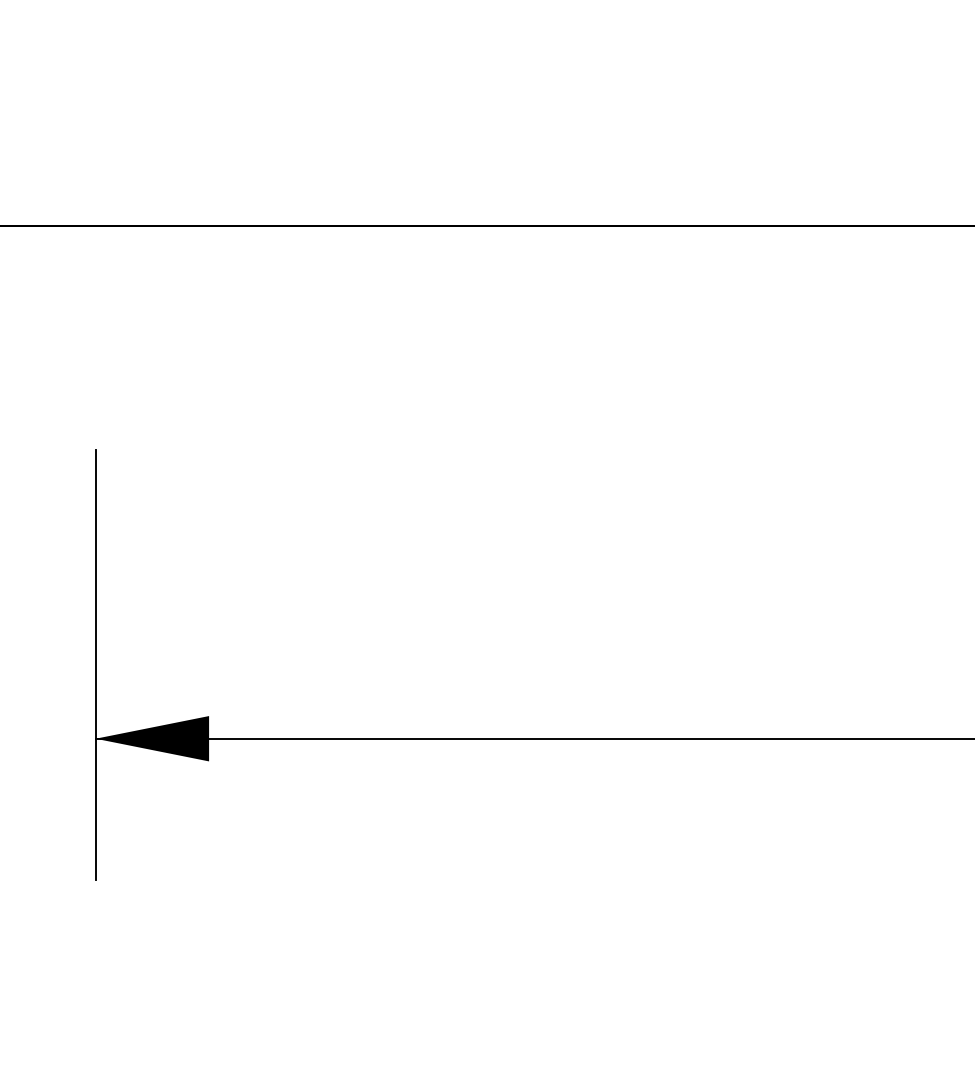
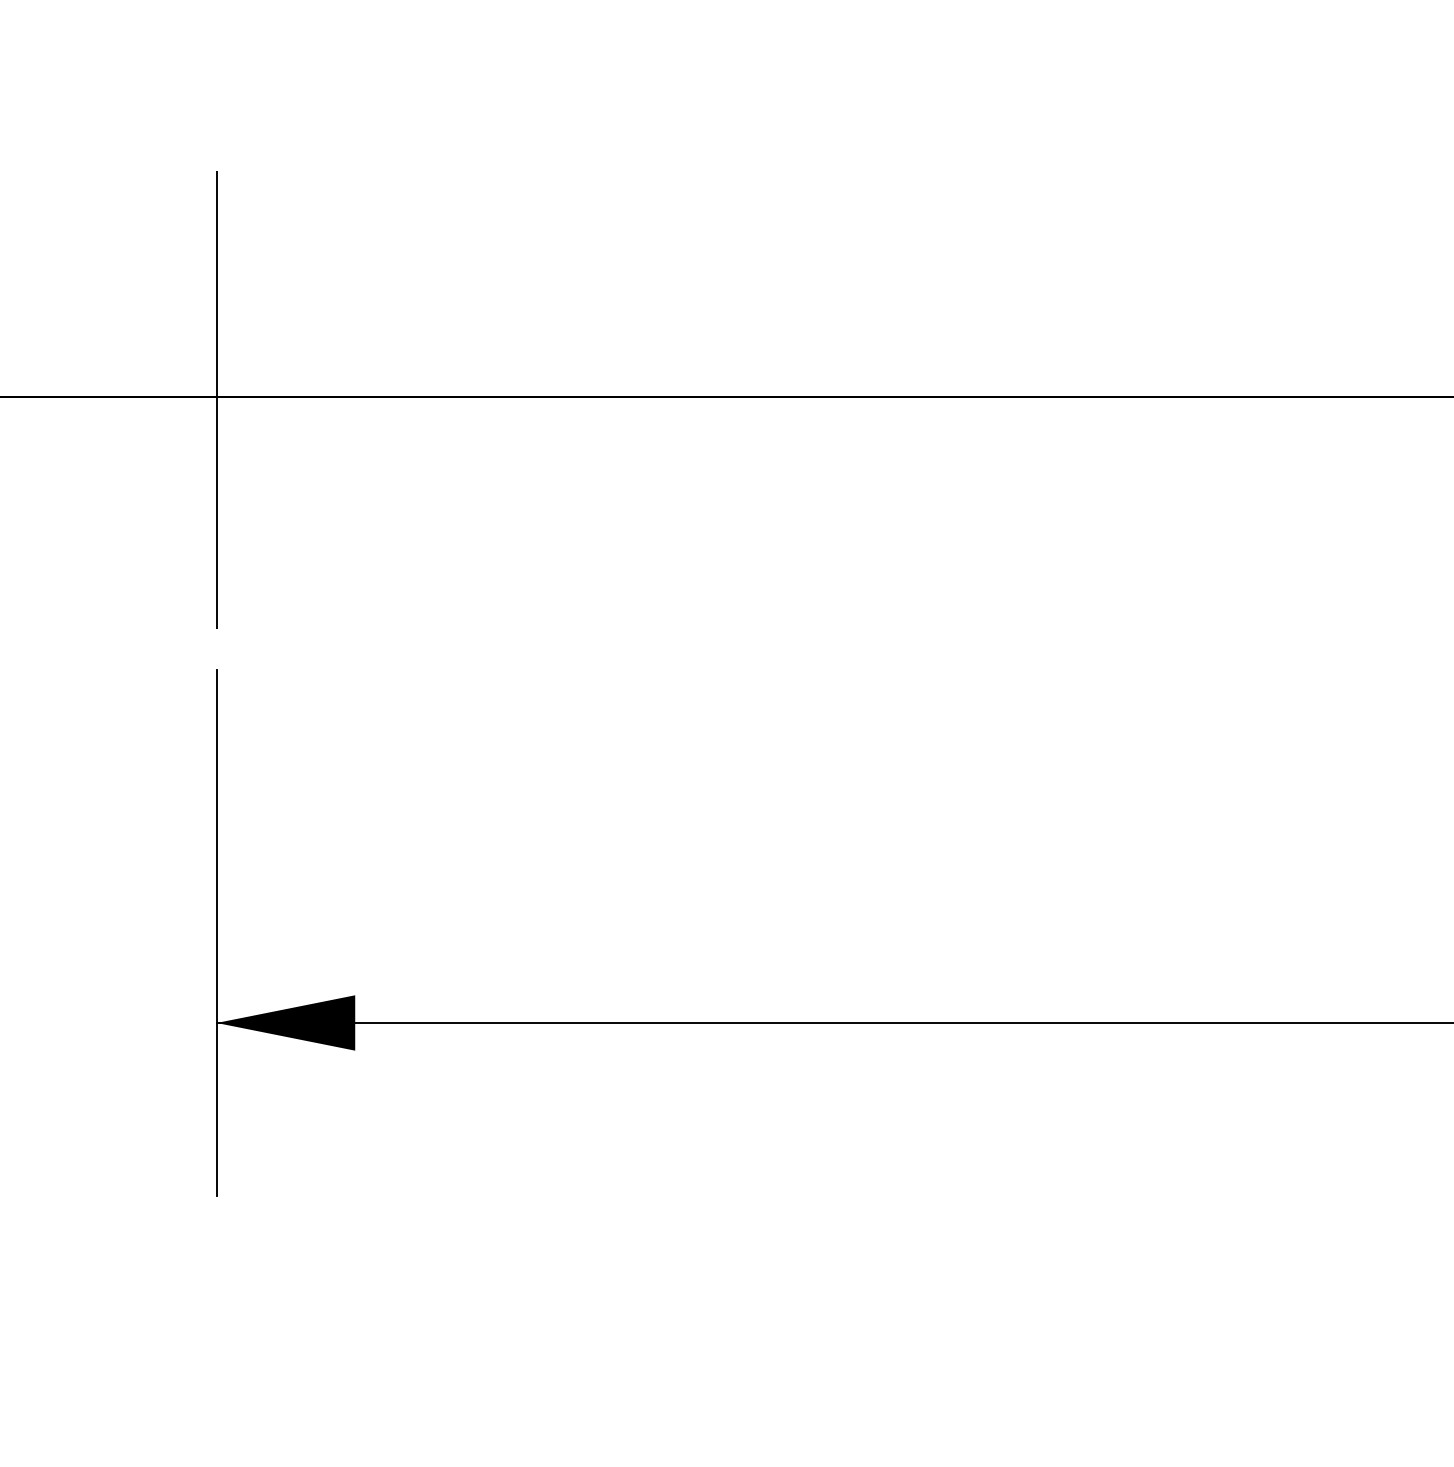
line: (95, 228) -> (216, 399), added

